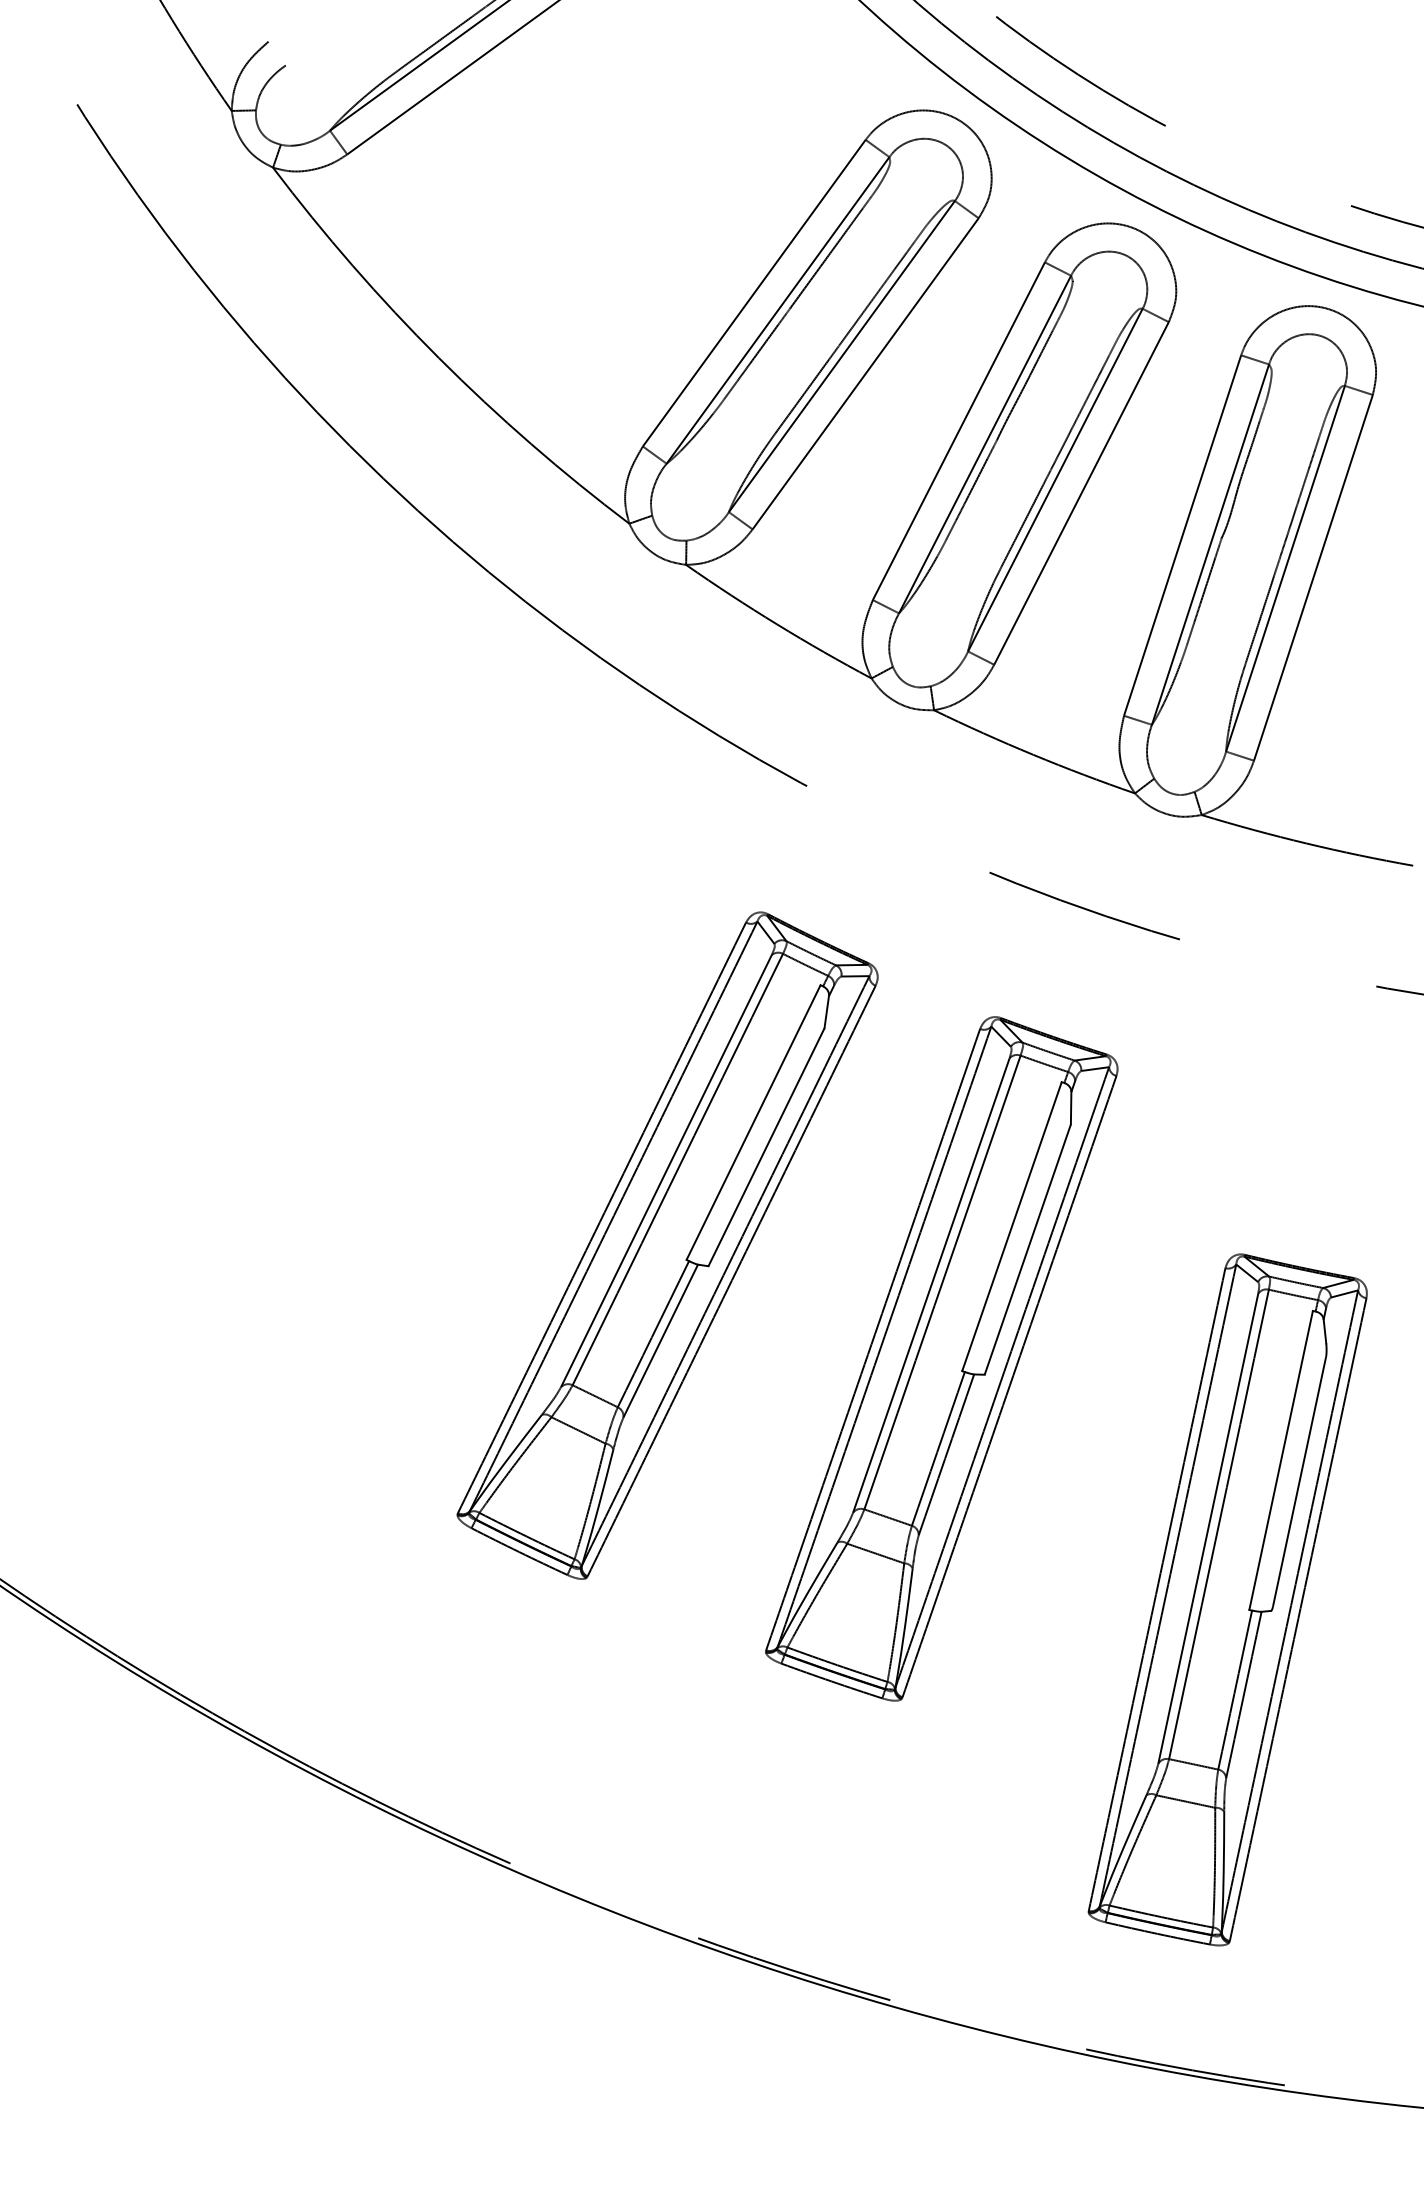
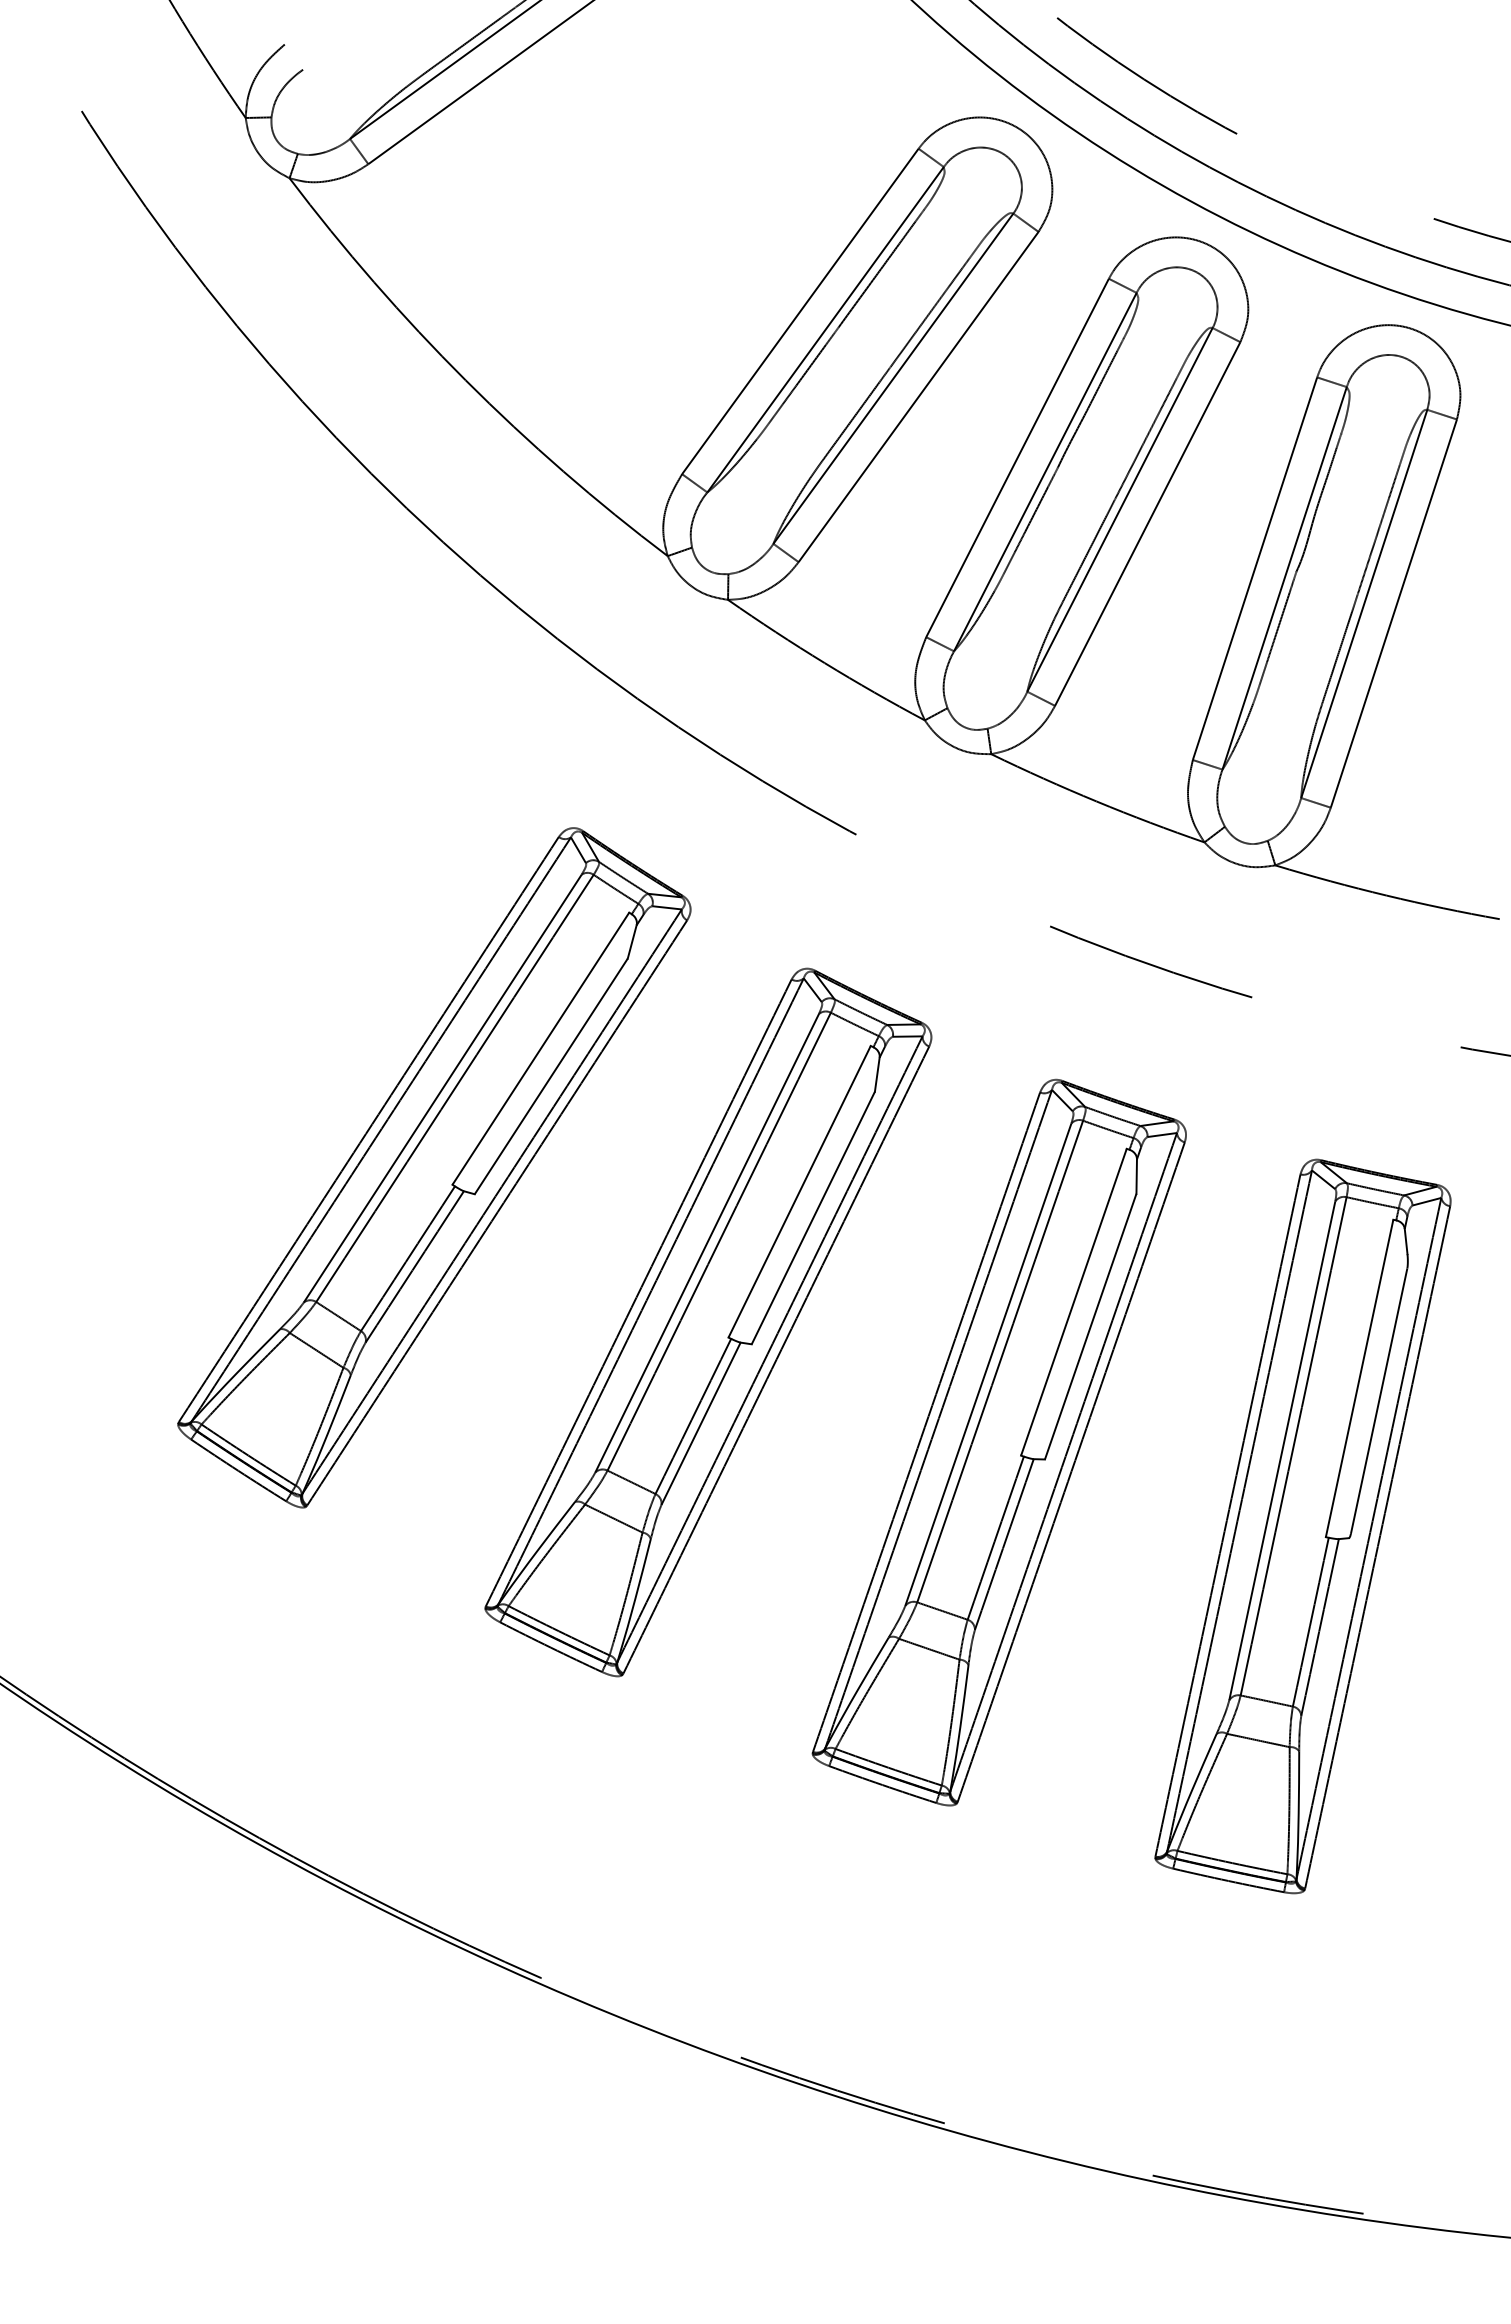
part: (409, 1099) -> (434, 1167), added
part: (1227, 1599) -> (1302, 1526), moved

